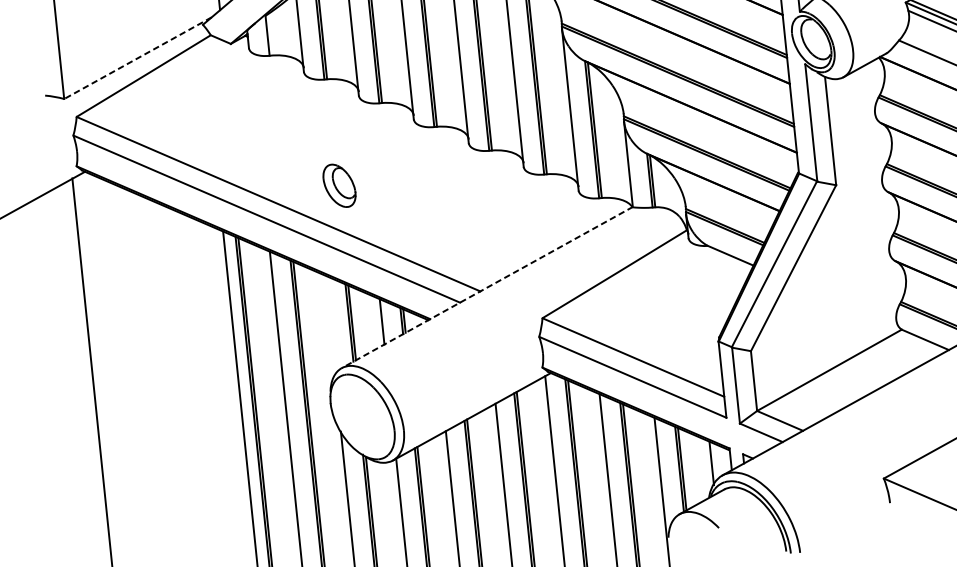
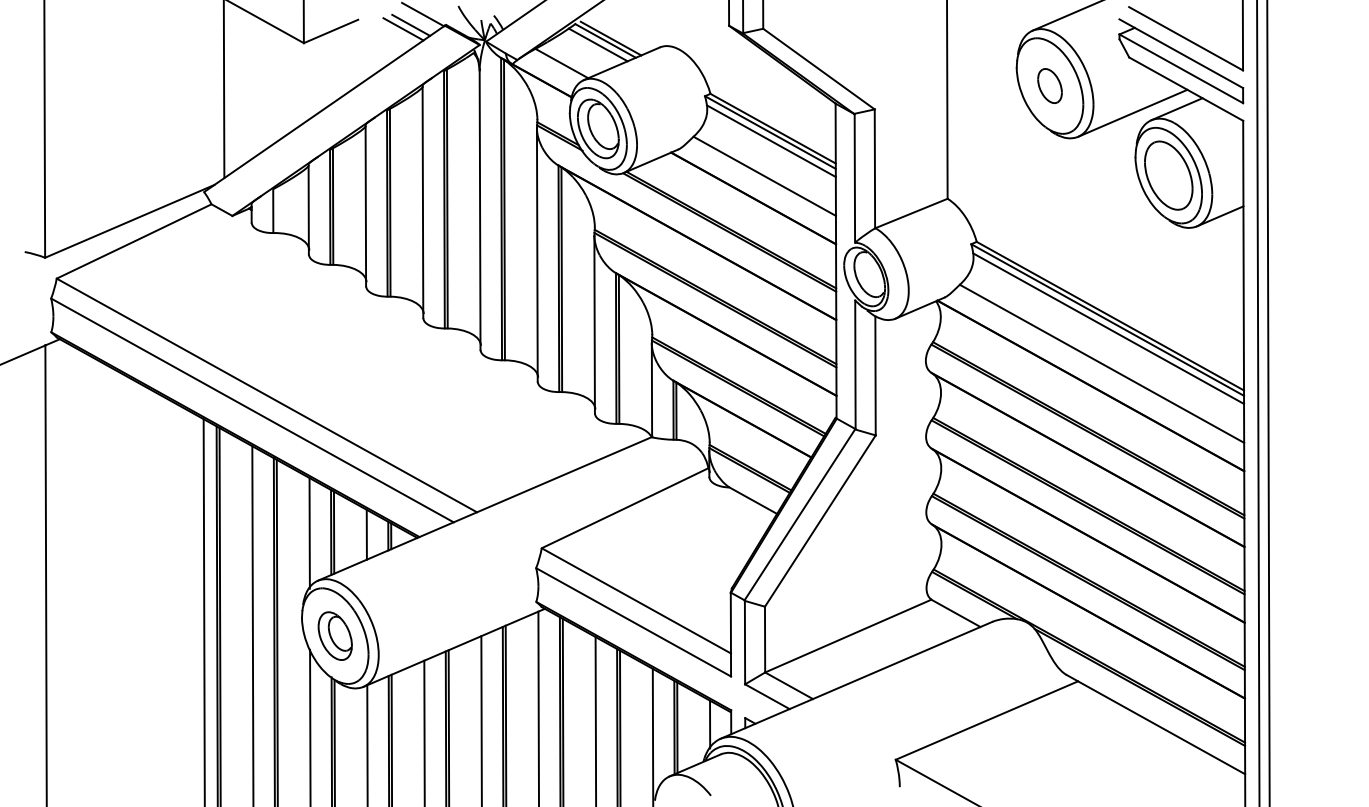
line: (137, 58) -> (129, 221), dashed -> solid
part: (338, 185) -> (334, 635), moved
line: (486, 288) -> (484, 509), dashed -> solid
line: (329, 325) -> (309, 533), added

